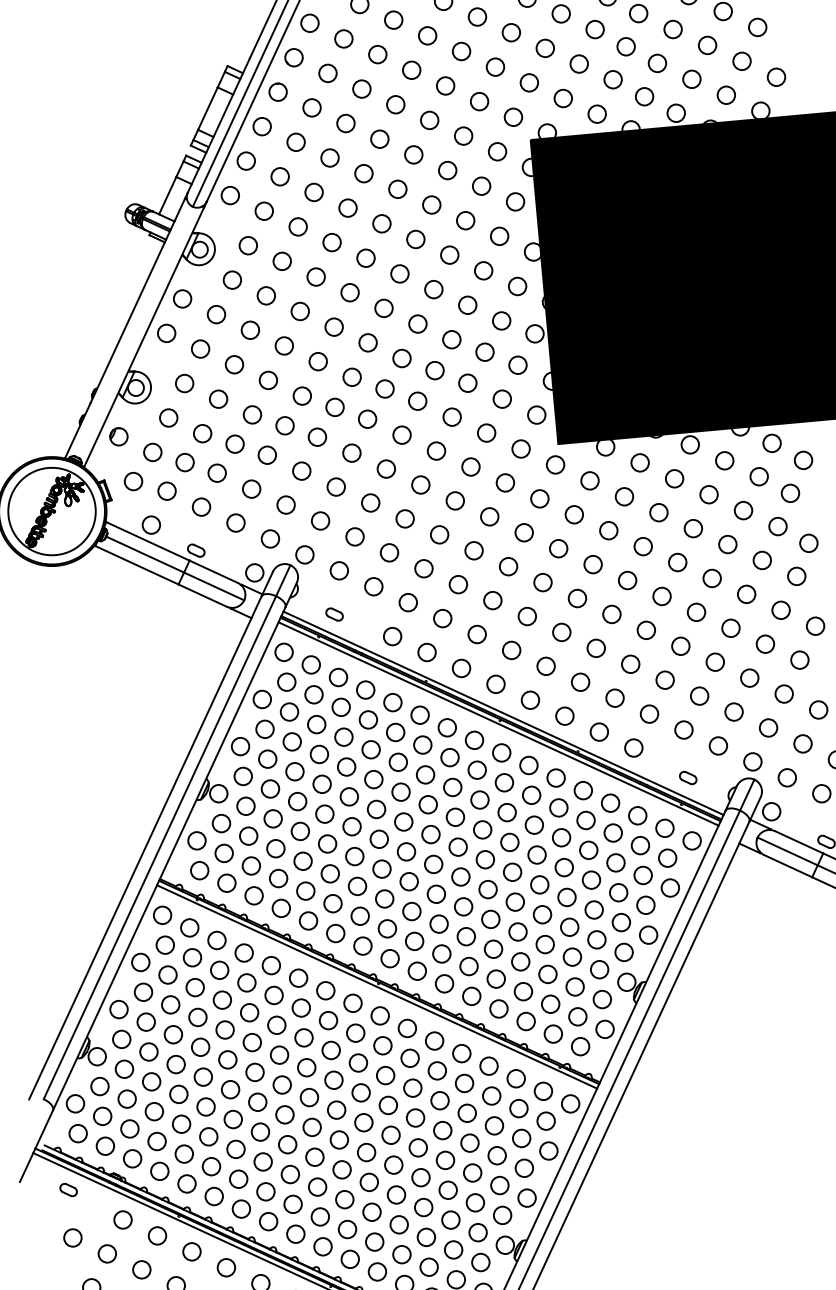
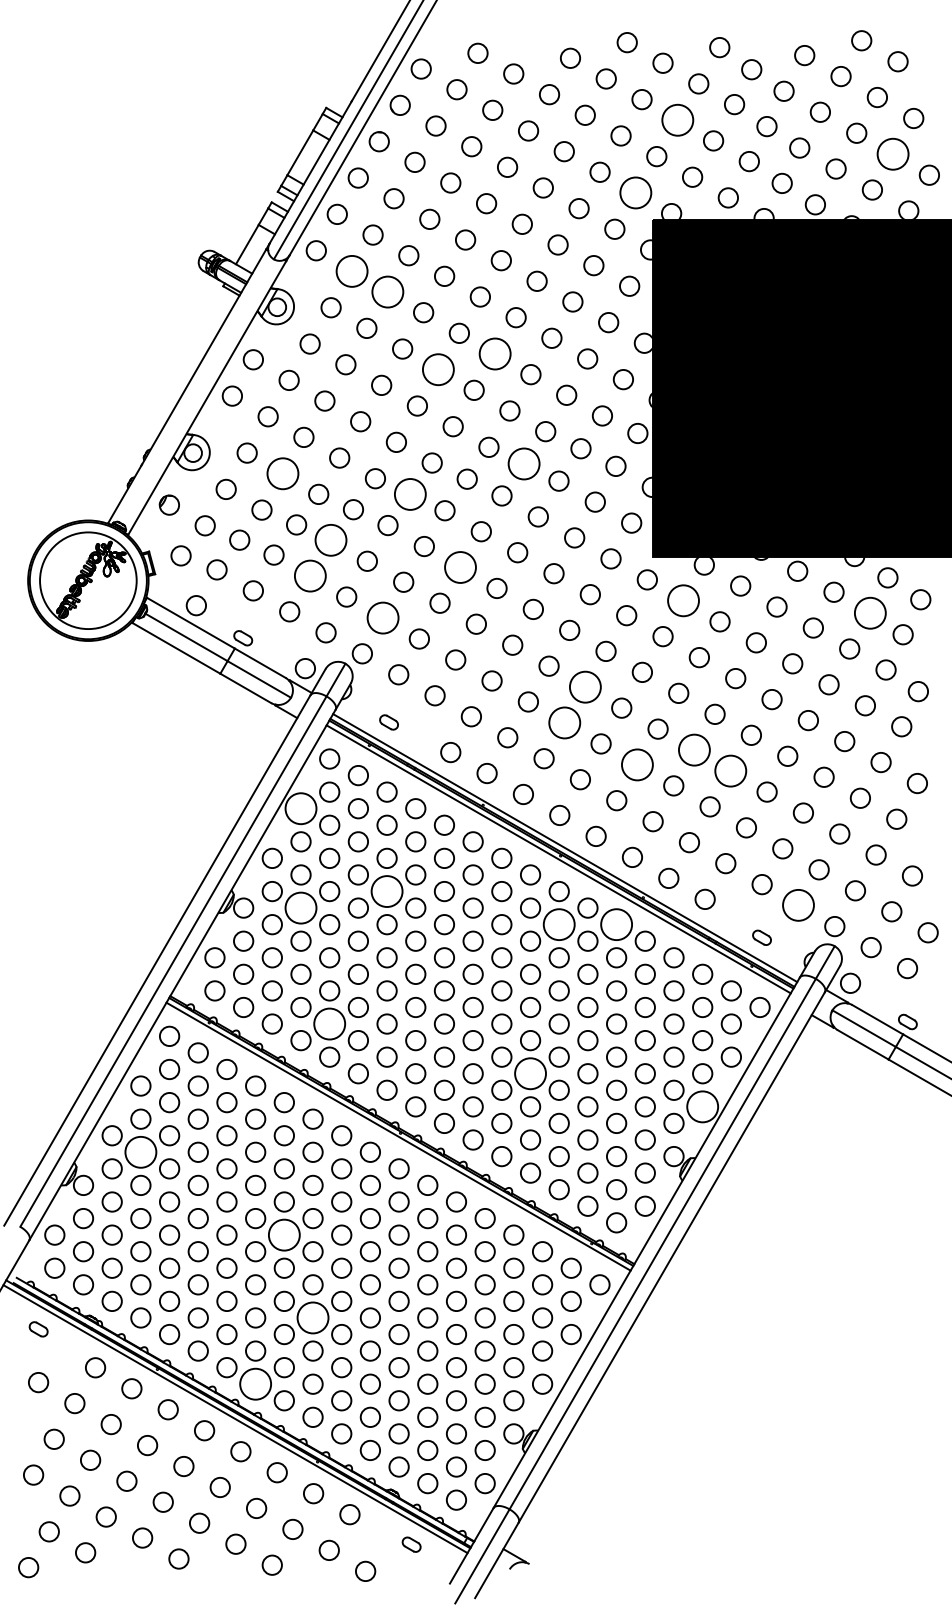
circle: (544, 47) -> (677, 119), size x1.6
circle: (741, 60) -> (892, 153), size x1.6
circle: (513, 116) -> (635, 192), size x1.6
circle: (263, 211) -> (351, 271), size x1.6
circle: (297, 226) -> (387, 291), size x1.6
circle: (399, 273) -> (494, 353), size x1.6
circle: (350, 292) -> (438, 369), size x1.6
circle: (434, 370) -> (523, 463), size x1.6
circle: (218, 399) -> (282, 473), size x1.6
circle: (335, 407) -> (410, 494), size x1.6
circle: (266, 454) -> (330, 539), size x1.6
circle: (386, 469) -> (460, 567), size x1.6
circle: (759, 476) -> (870, 612), size x1.6
circle: (589, 480) -> (683, 600), size x1.6
circle: (251, 488) -> (310, 575), size x1.6
circle: (320, 520) -> (382, 617), size x1.6
circle: (508, 566) -> (585, 686), size x1.6
circle: (492, 600) -> (564, 722), size x1.6
circle: (611, 613) -> (694, 749), size x1.6
circle: (646, 629) -> (730, 770), size x1.6
circle: (561, 632) -> (637, 764), size x1.6
circle: (261, 699) -> (300, 808), size x1.6
circle: (718, 745) -> (798, 905), size x1.6
circle: (346, 767) -> (386, 891), size x1.6
circle: (556, 777) -> (616, 924), size x1.6
circle: (503, 782) -> (558, 924), size x1.6
circle: (269, 788) -> (300, 907), size x1.6
circle: (305, 890) -> (329, 1023), size x1.6
circle: (490, 919) -> (530, 1073), size x1.6
circle: (648, 934) -> (702, 1106), size x1.6
circle: (145, 1021) -> (140, 1151), size x1.6
circle: (282, 1084) -> (284, 1234), size x1.6
circle: (314, 1156) -> (312, 1317), size x1.6
circle: (268, 1221) -> (255, 1383), size x1.6

